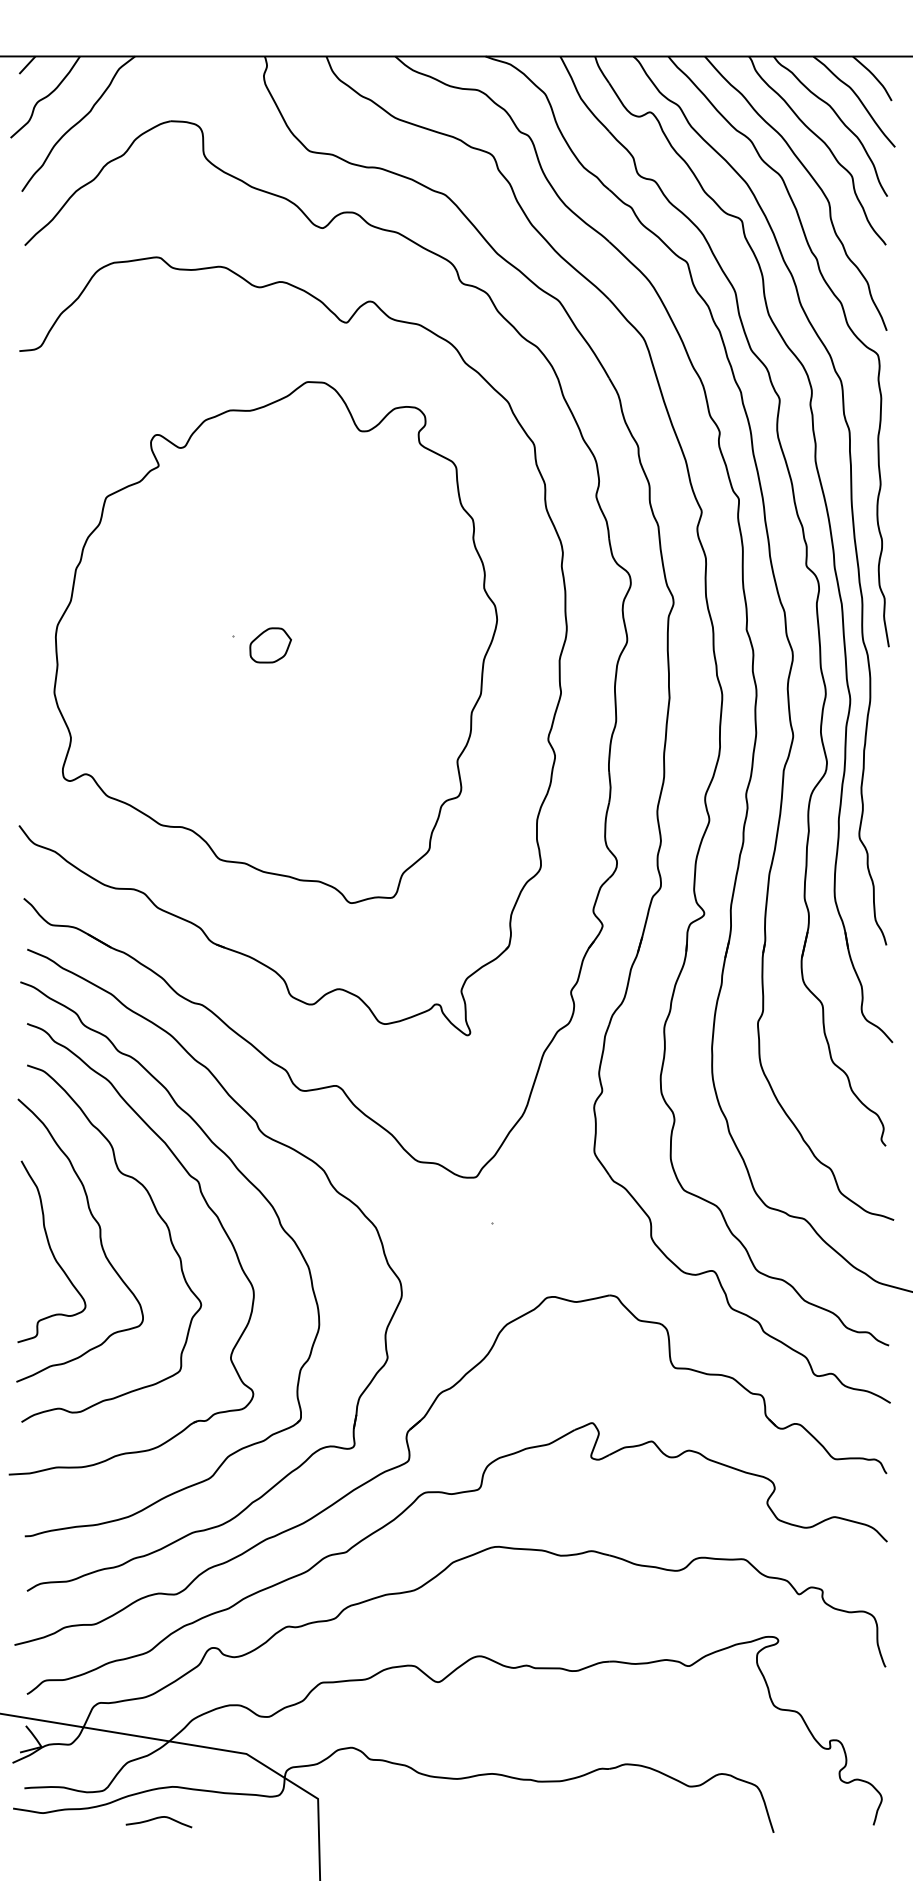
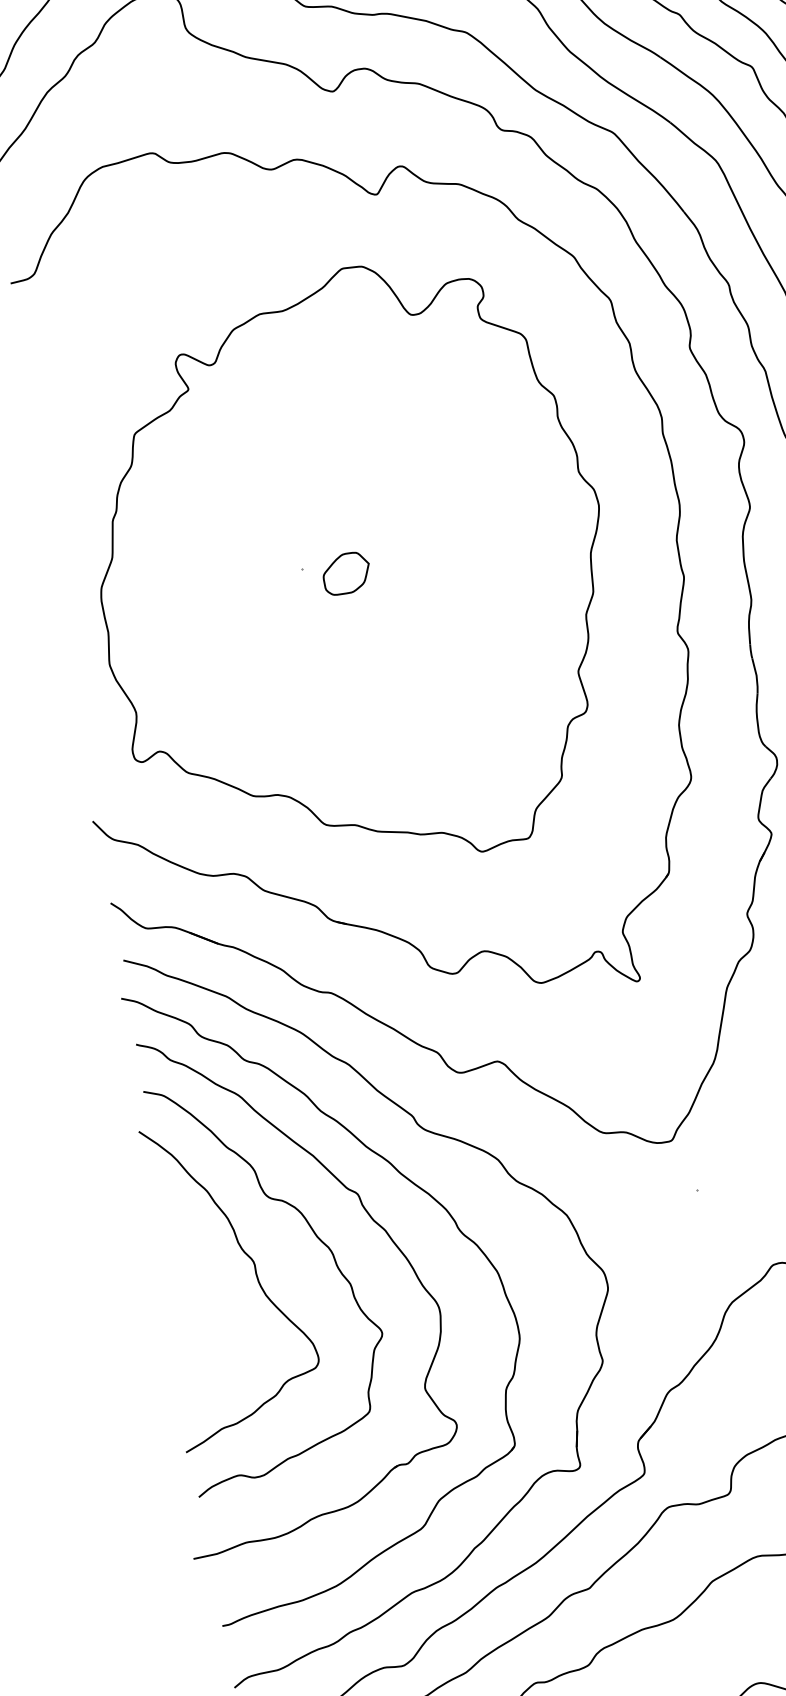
curve: (51, 1251) -> (203, 1298), removed

